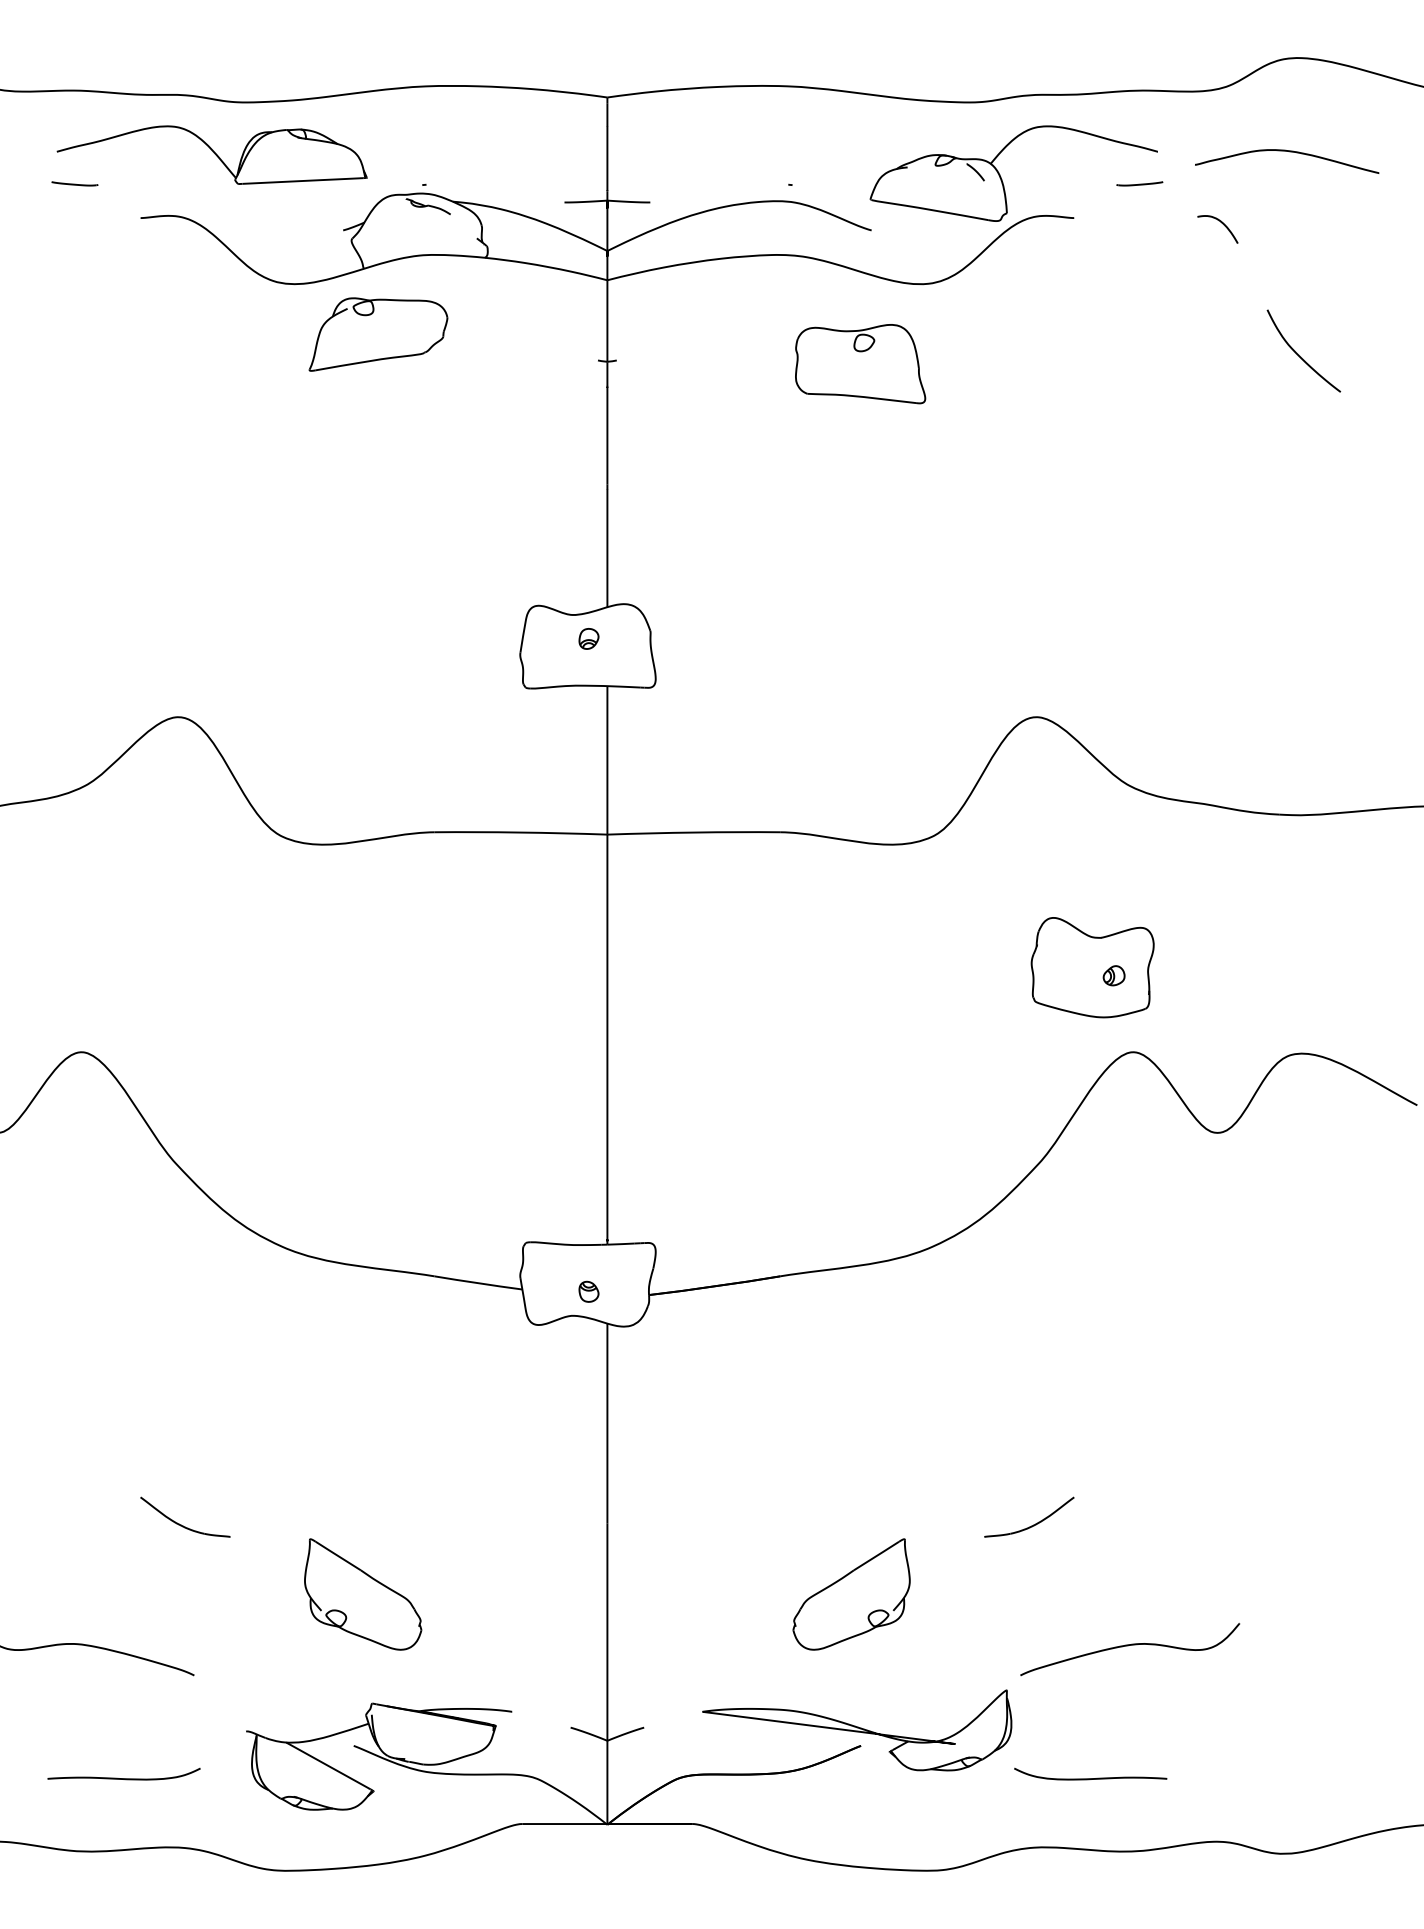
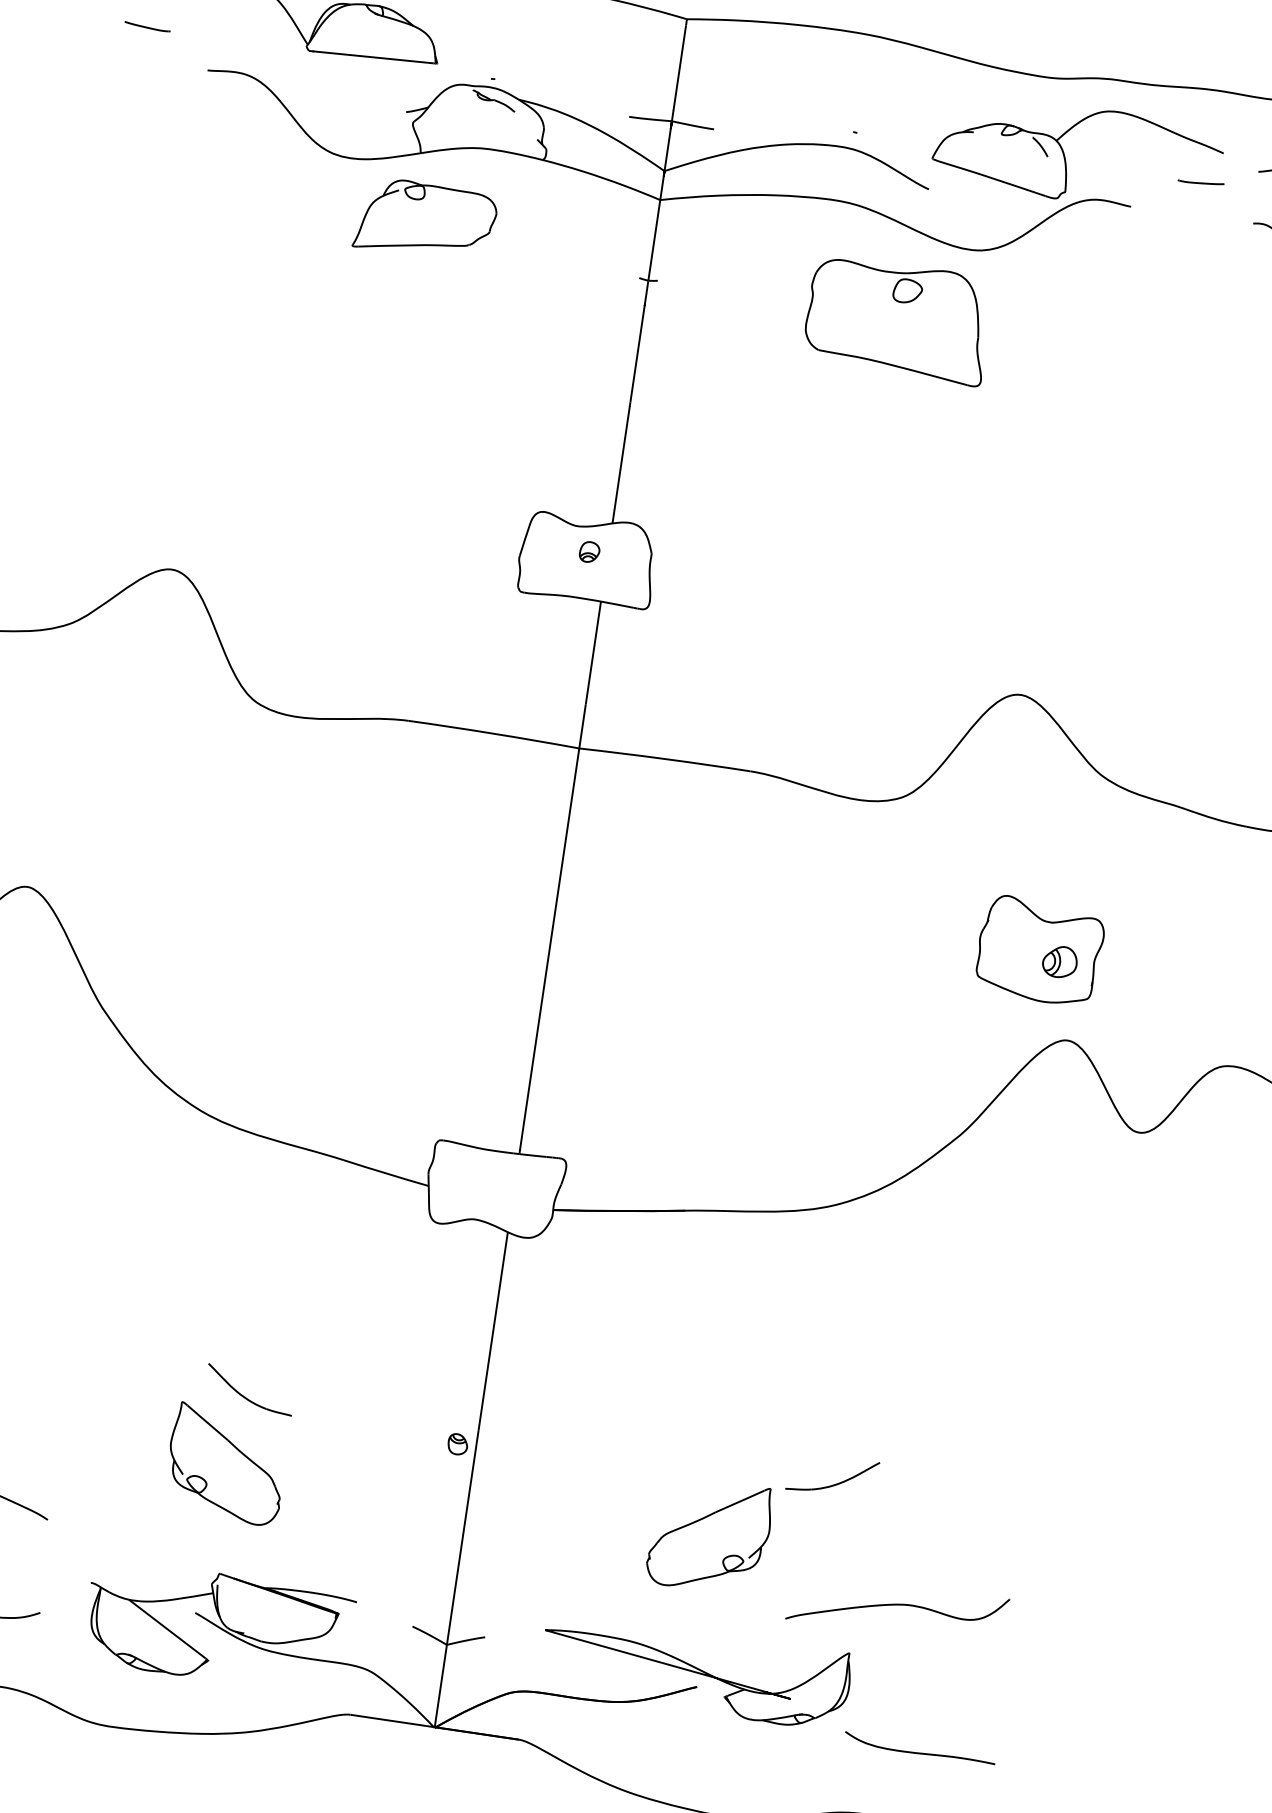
part: (860, 364) -> (898, 320), size x1.4
part: (1113, 975) -> (1059, 961), size x1.6
part: (588, 1291) -> (457, 1444), moved
part: (181, 1524) -> (245, 1396), moved
part: (1033, 1524) -> (835, 1483), moved
part: (1130, 1649) -> (898, 1609), moved

